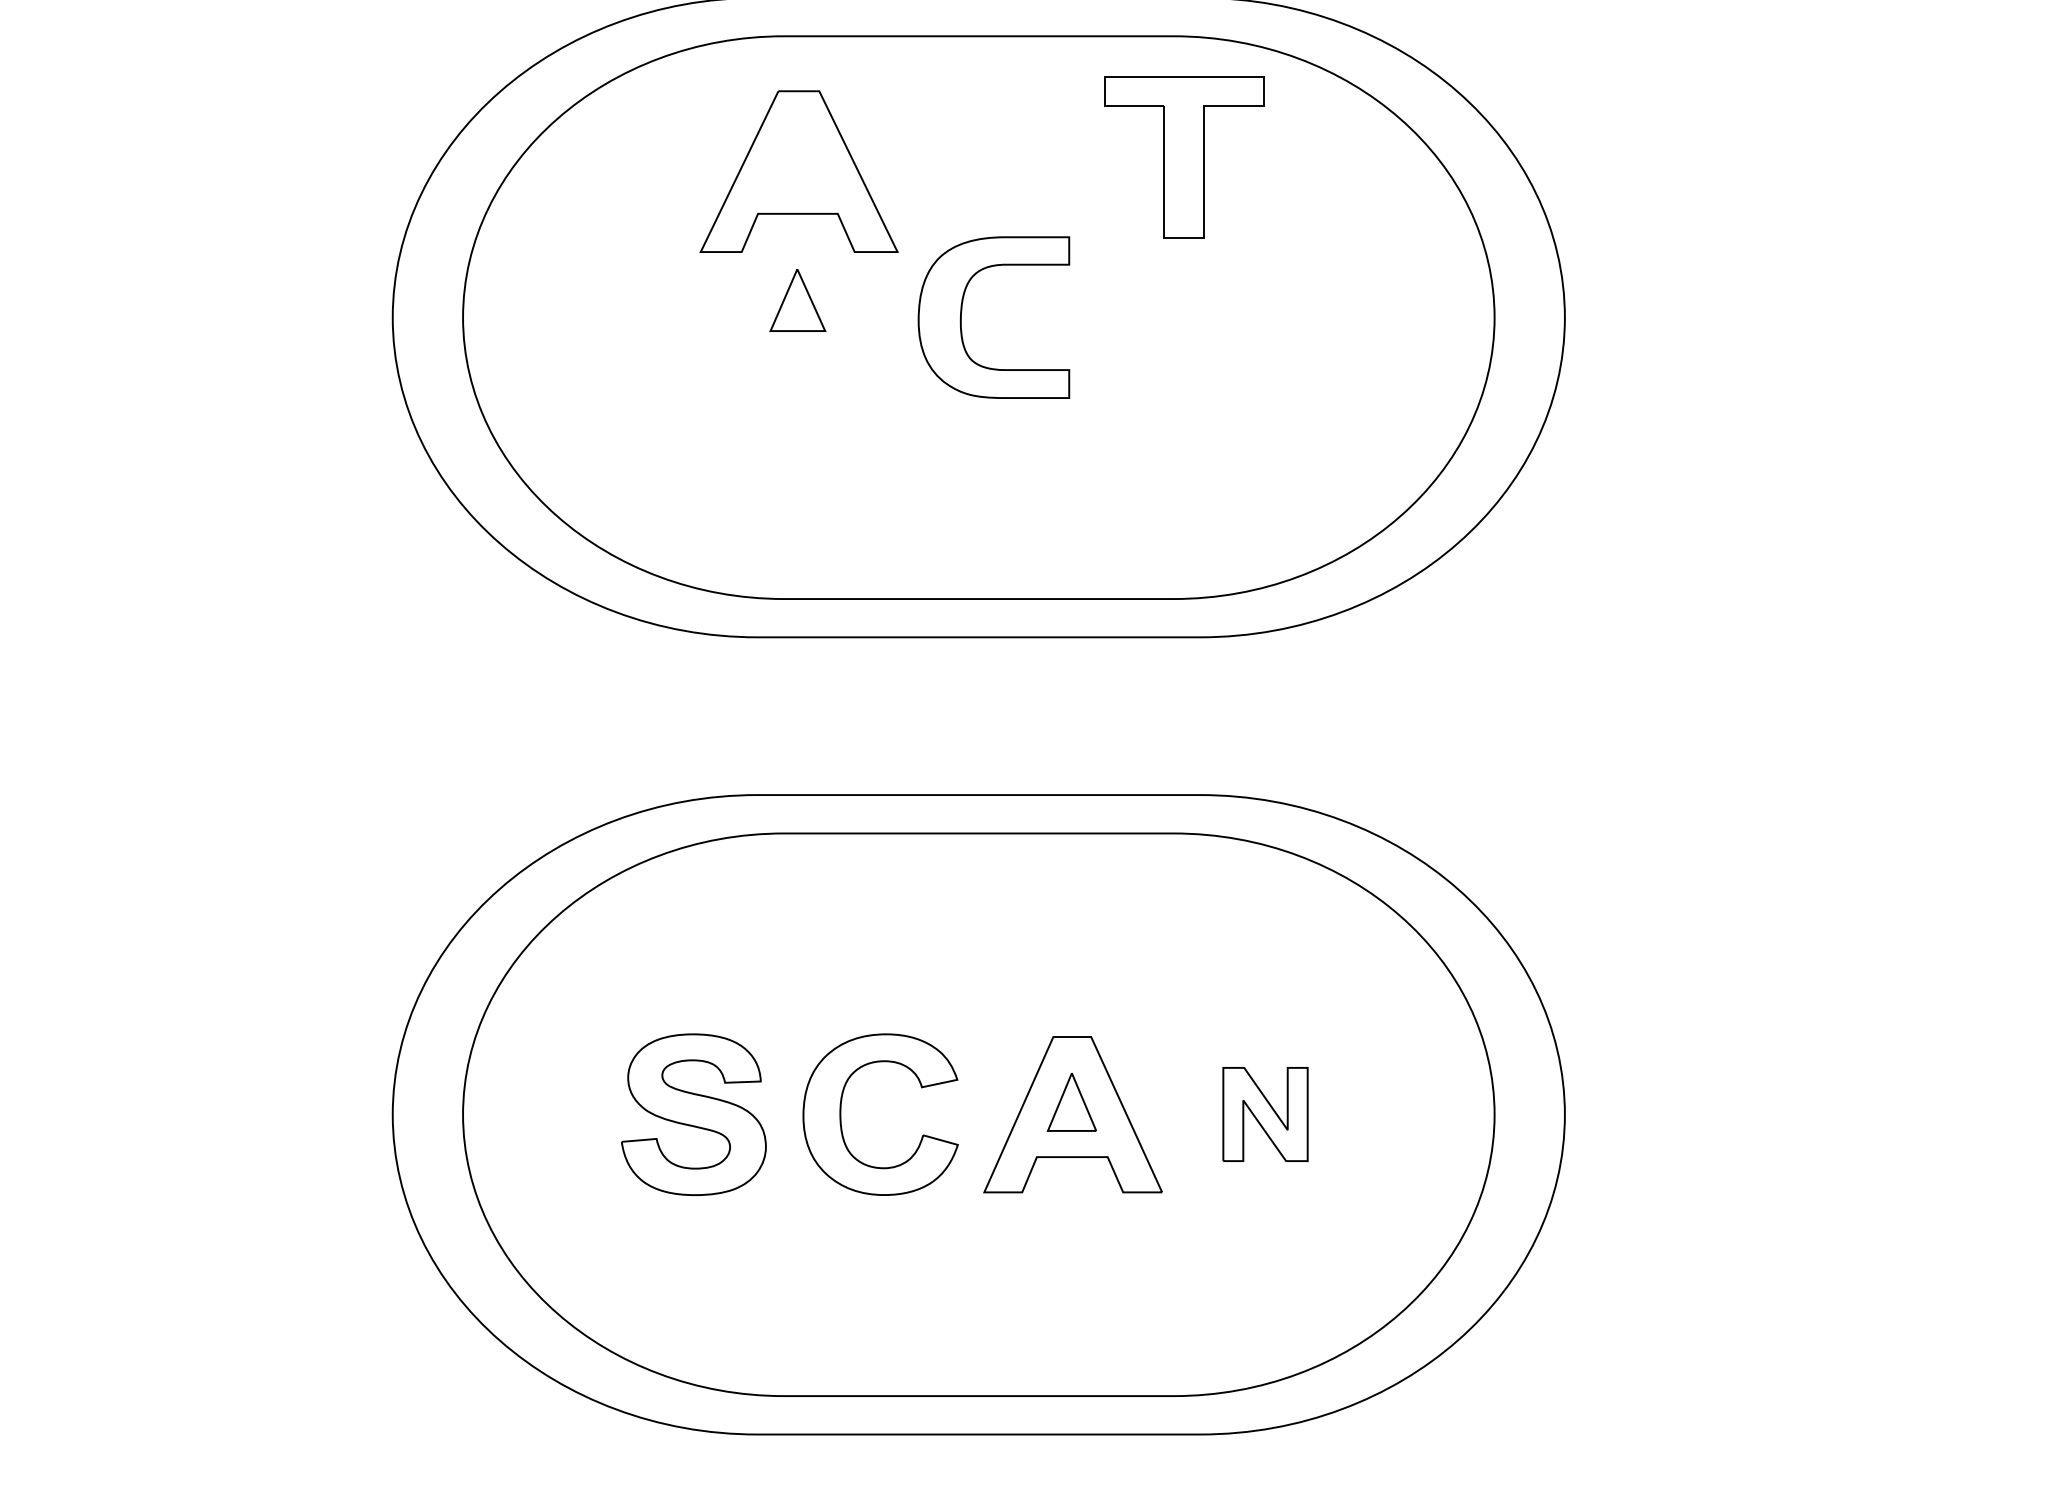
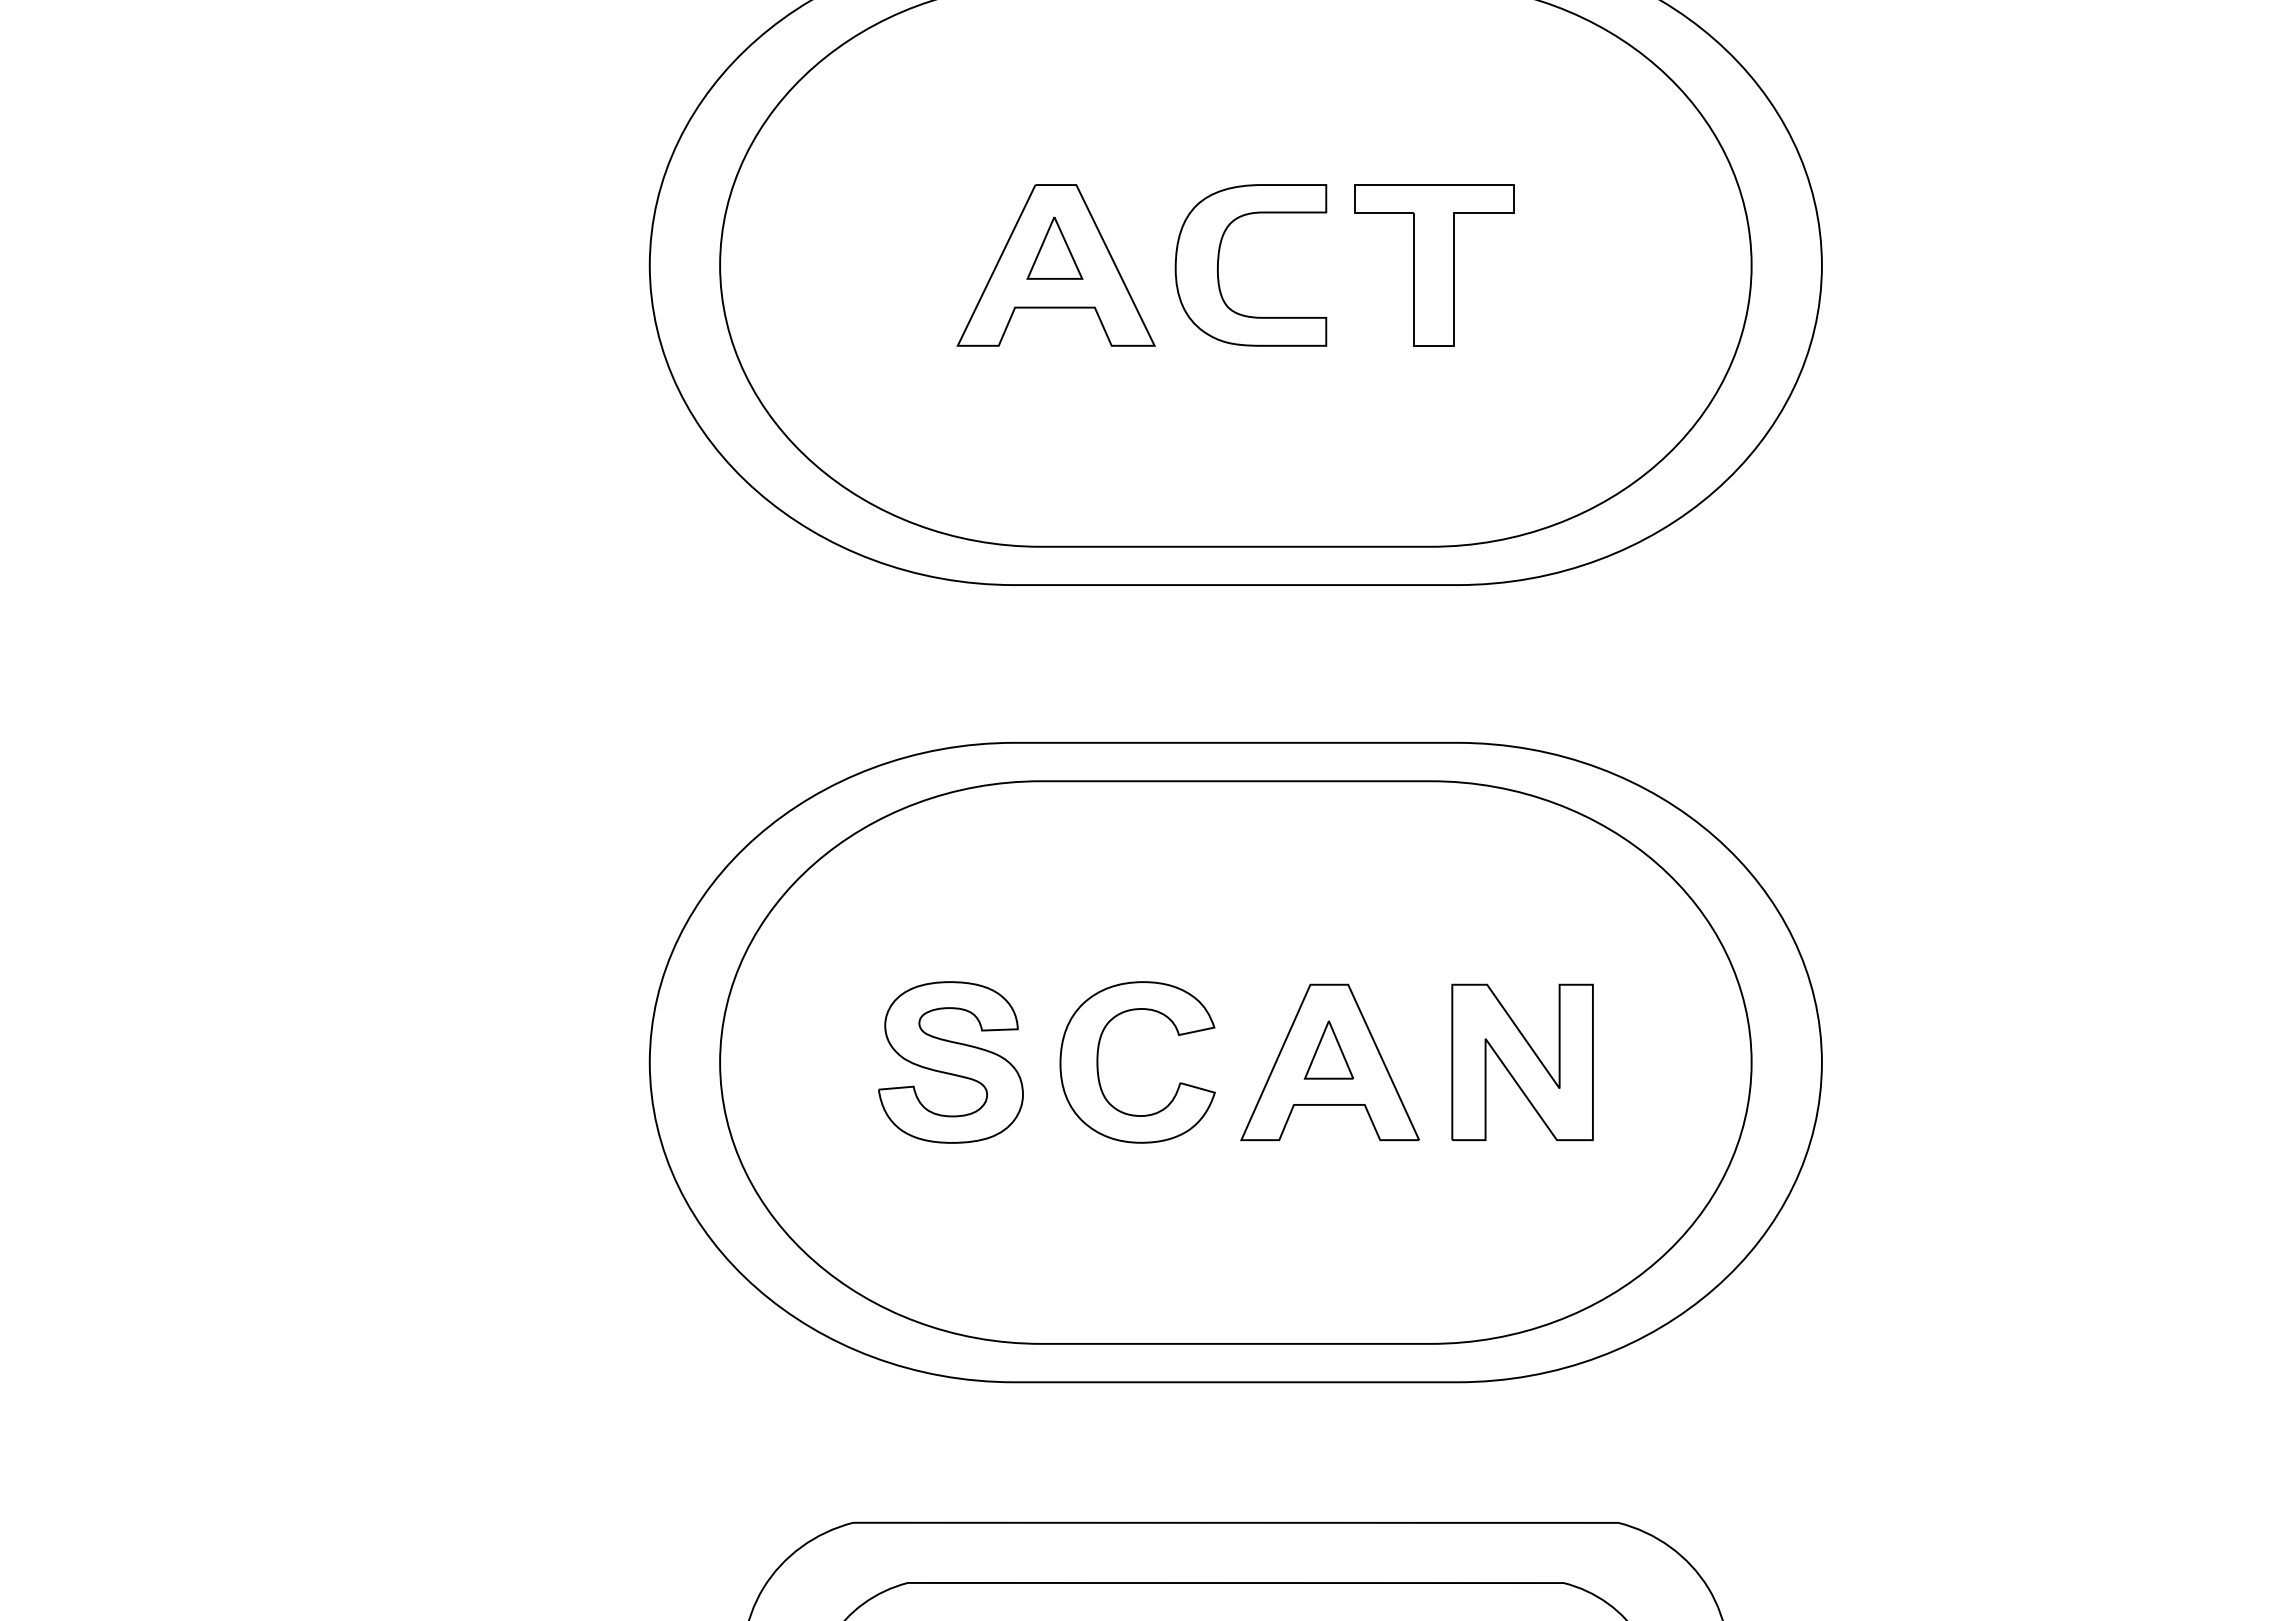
part: (1184, 157) -> (1434, 265), moved
part: (798, 171) -> (1055, 265), moved
part: (1265, 1113) -> (1522, 1061), size x1.67

